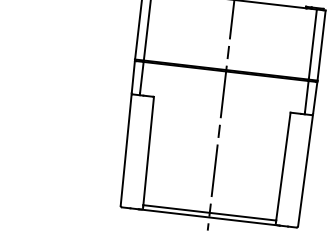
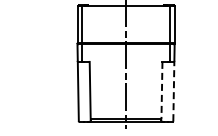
line: (282, 166) -> (161, 90), solid -> dashed
line: (304, 170) -> (173, 91), solid -> dashed

